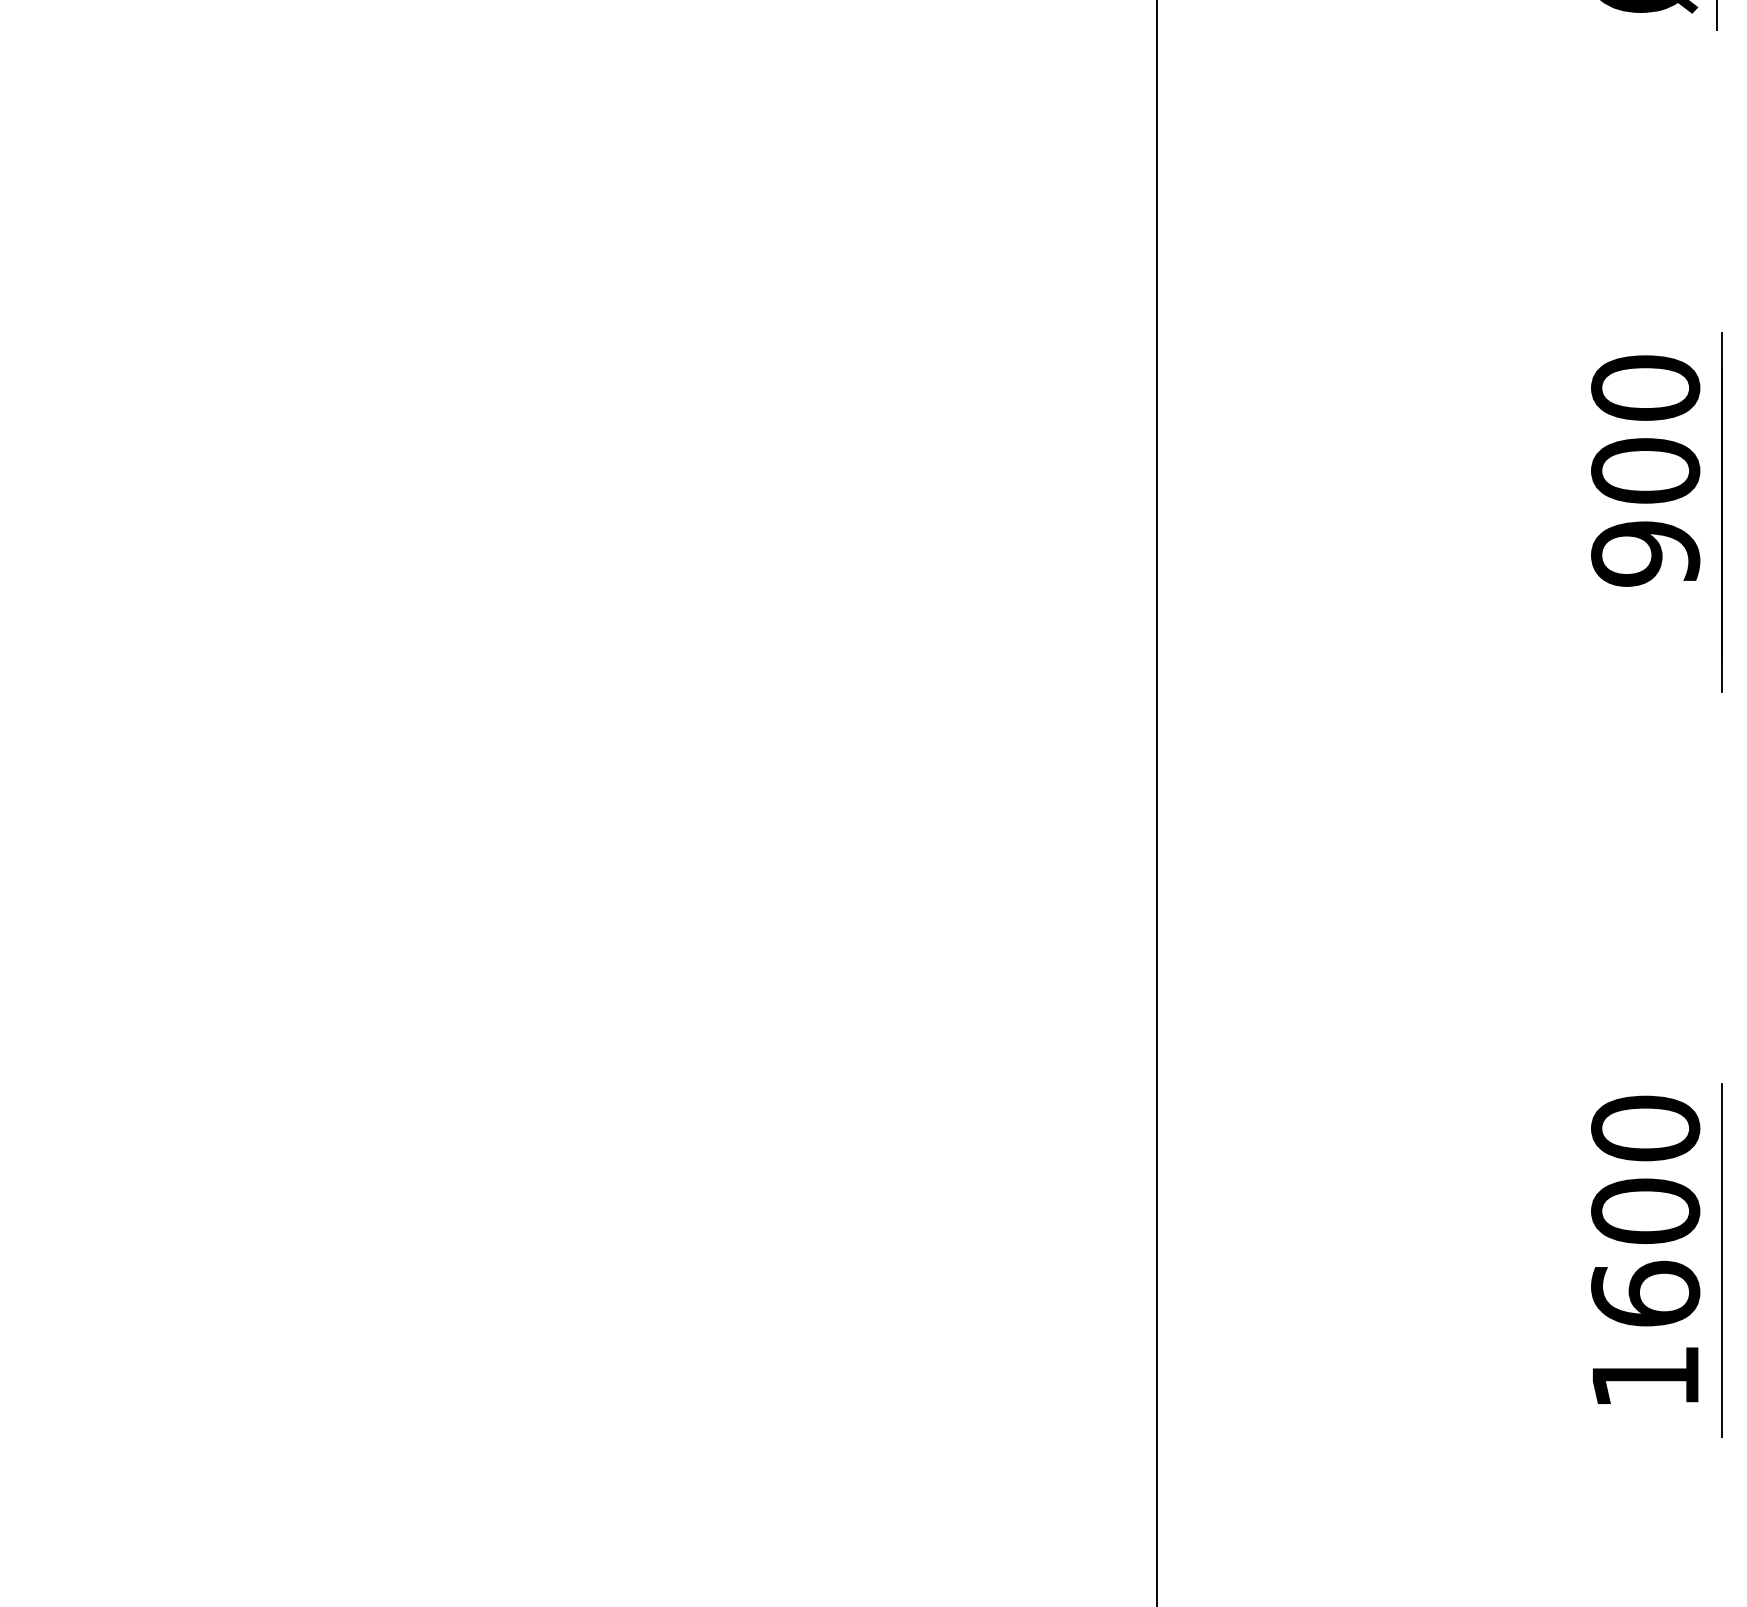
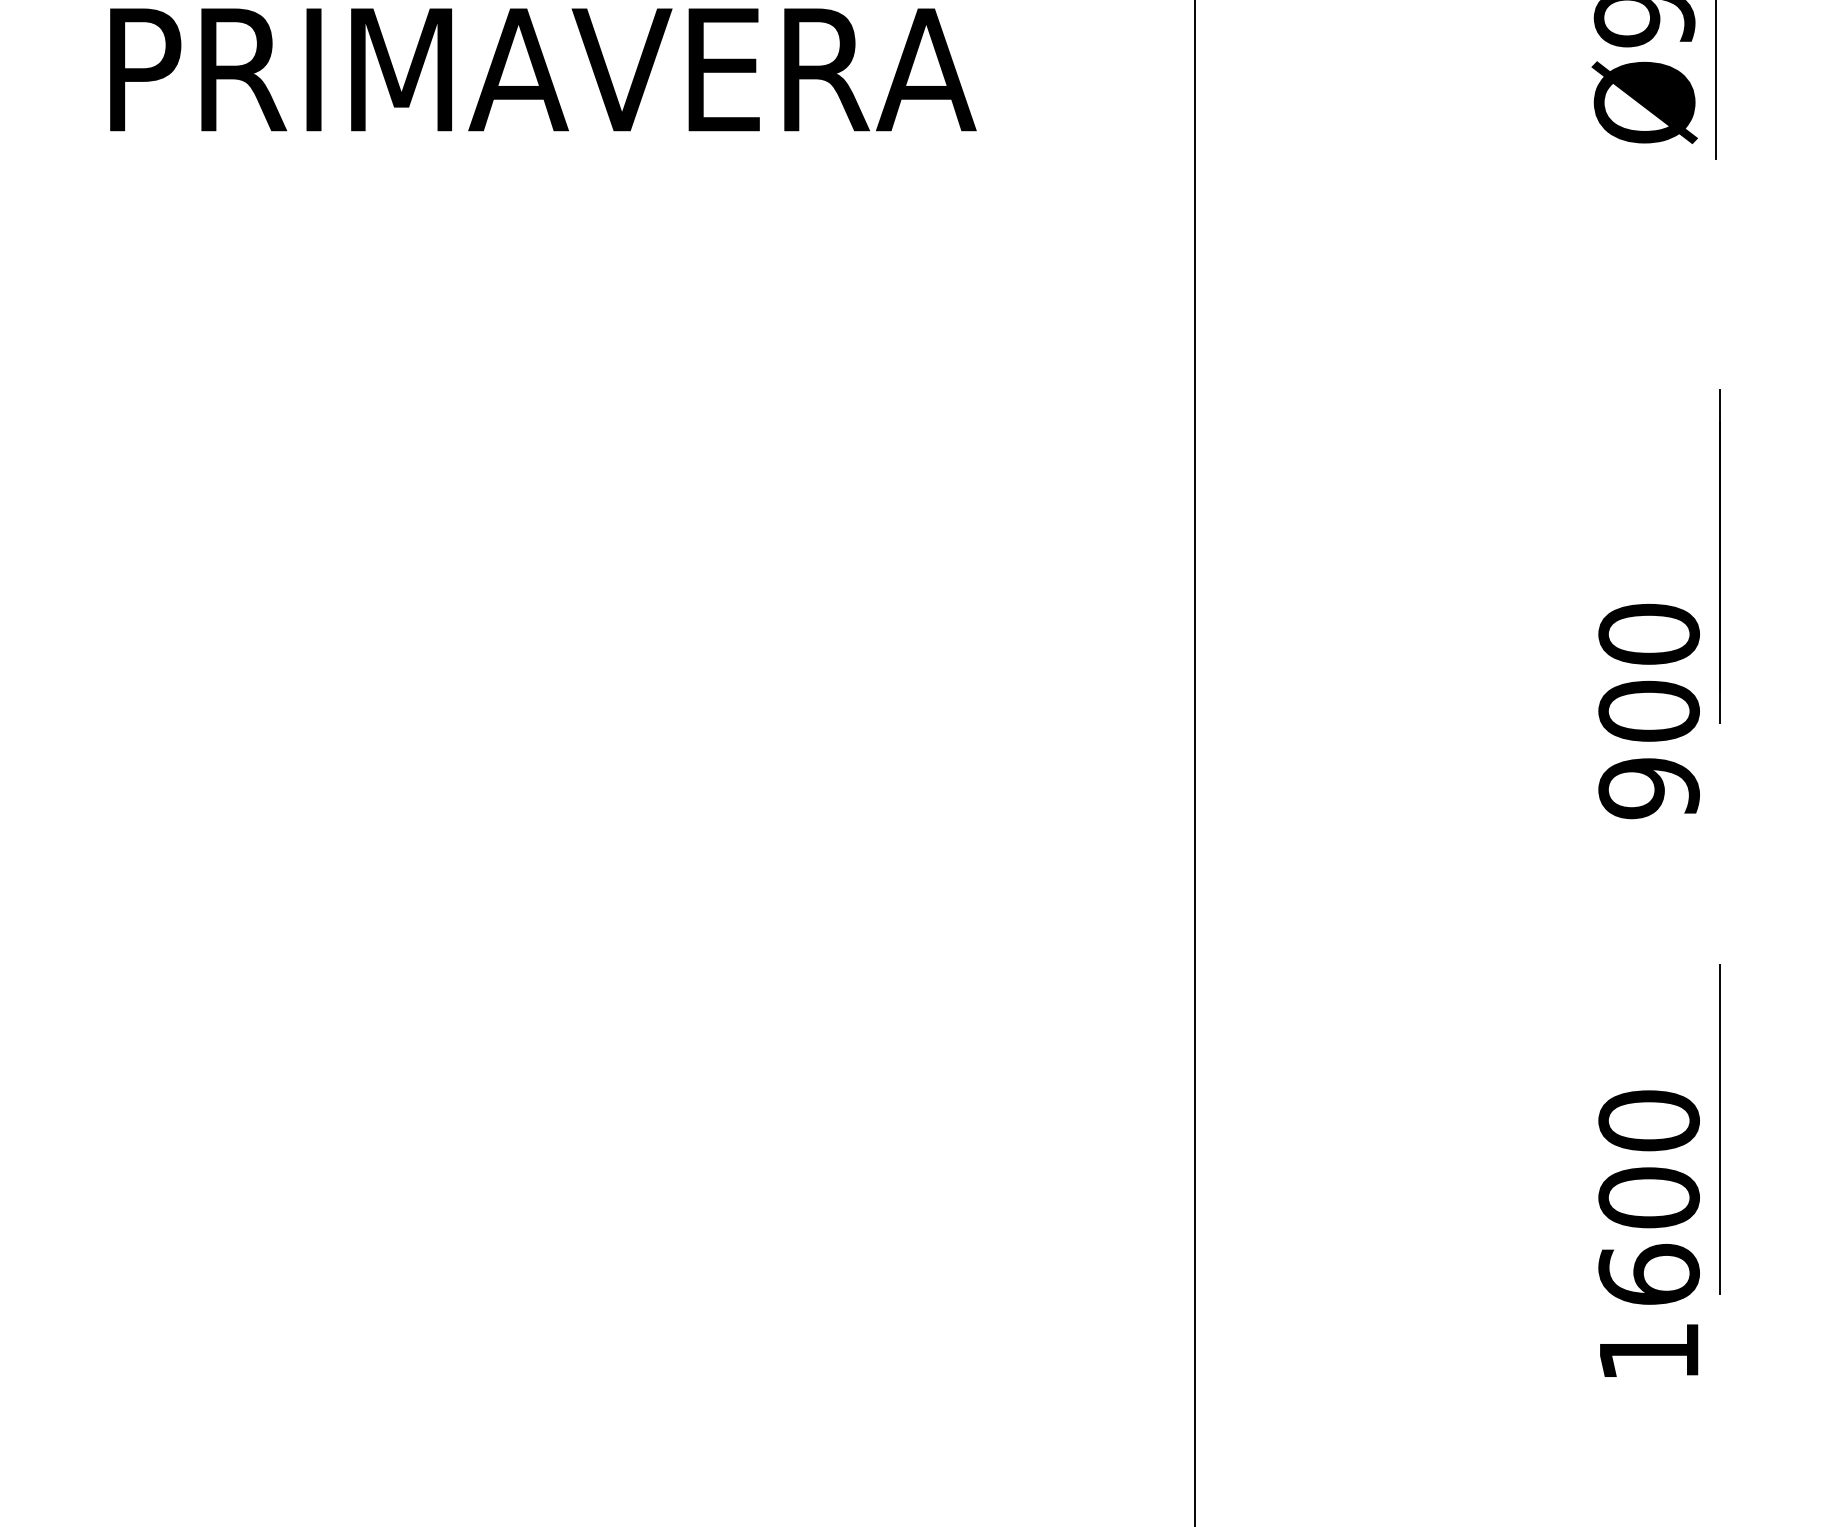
text: (1644, 471) -> (1648, 711), moved
line: (1721, 511) -> (1719, 556), moved
text: (1644, 1249) -> (1648, 1233), moved
line: (1721, 1260) -> (1719, 1129), moved

